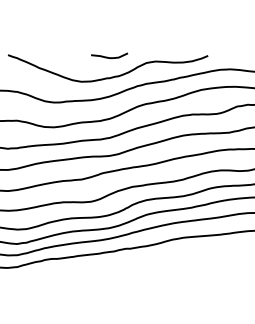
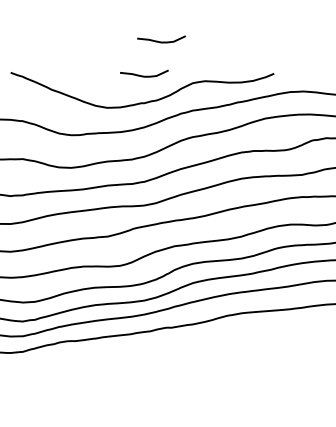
curve: (122, 31) -> (161, 41), added

